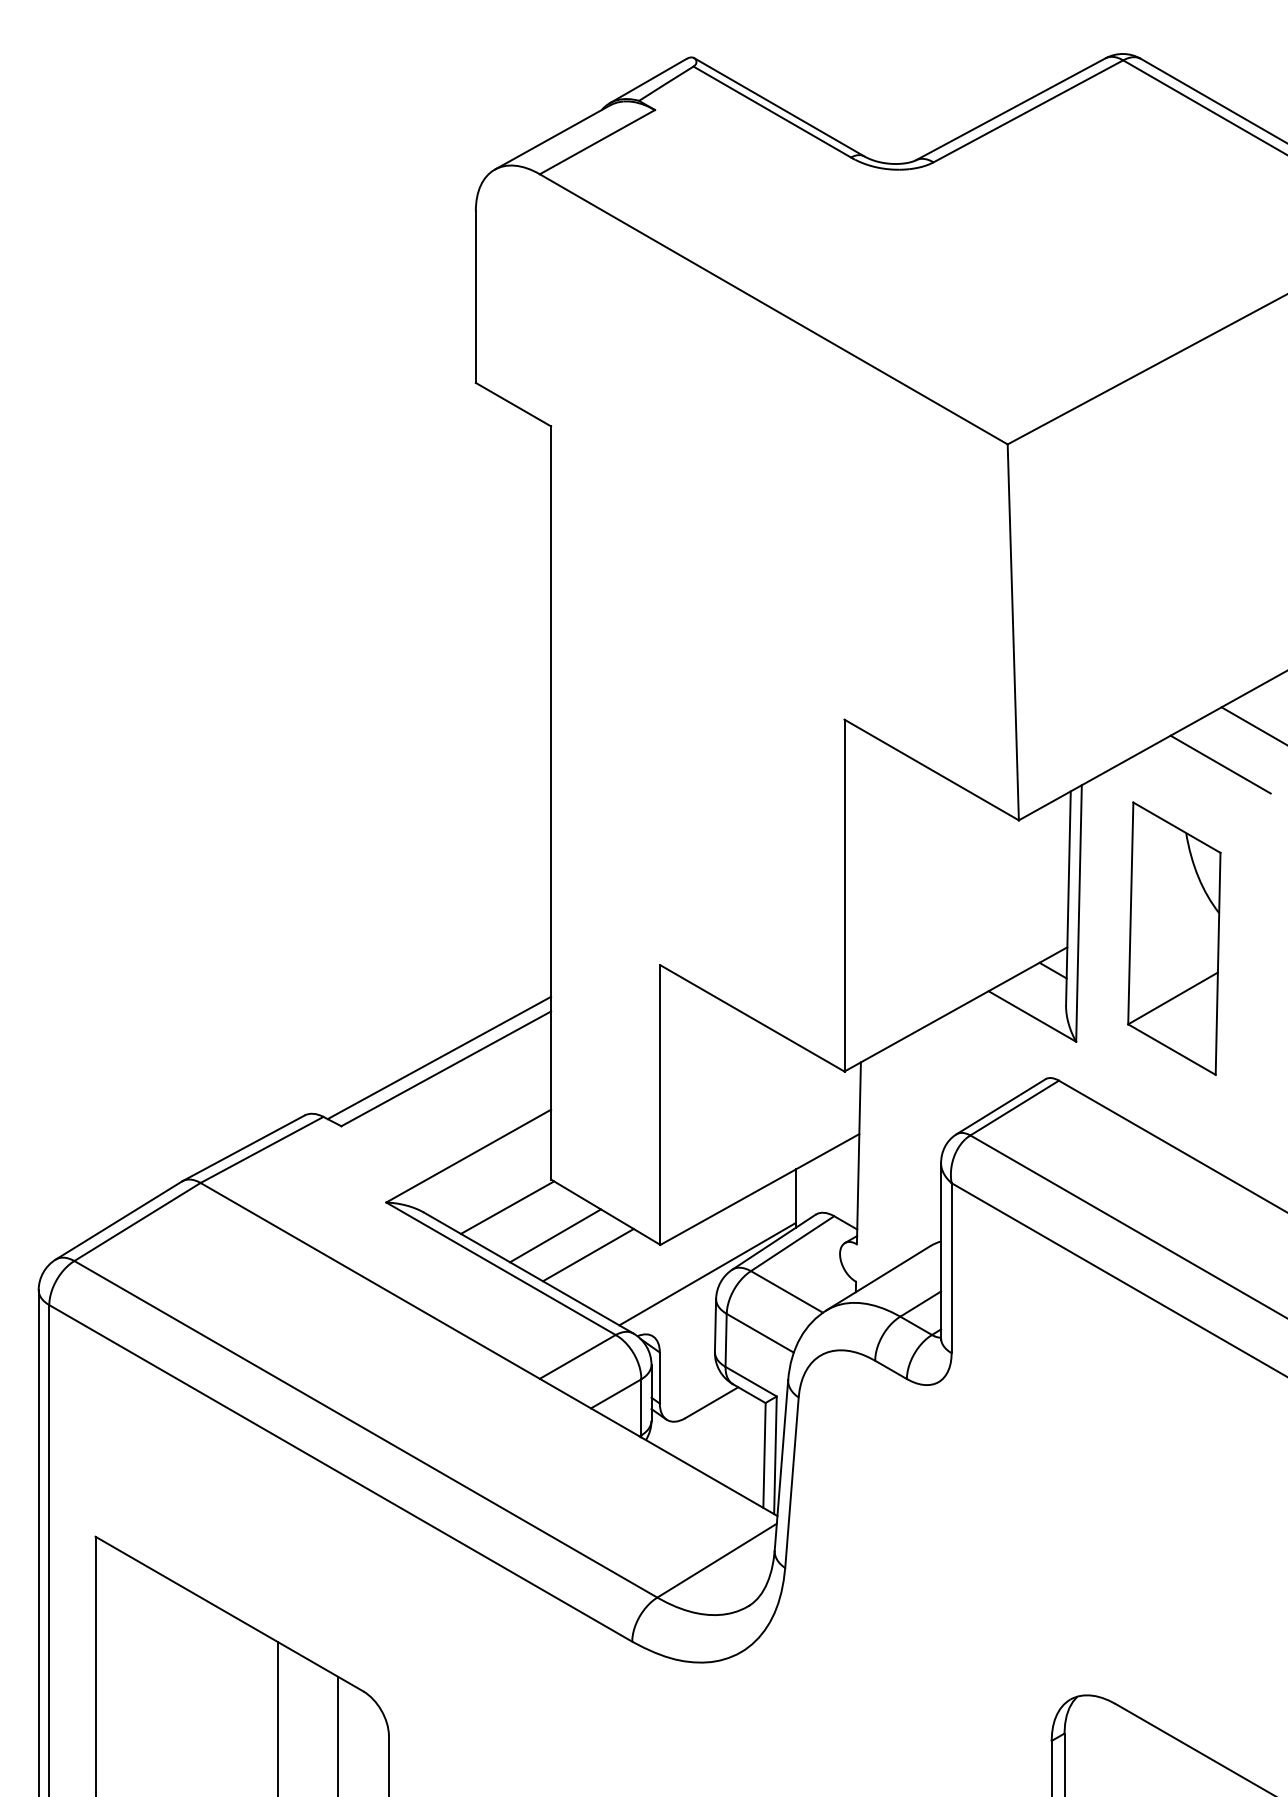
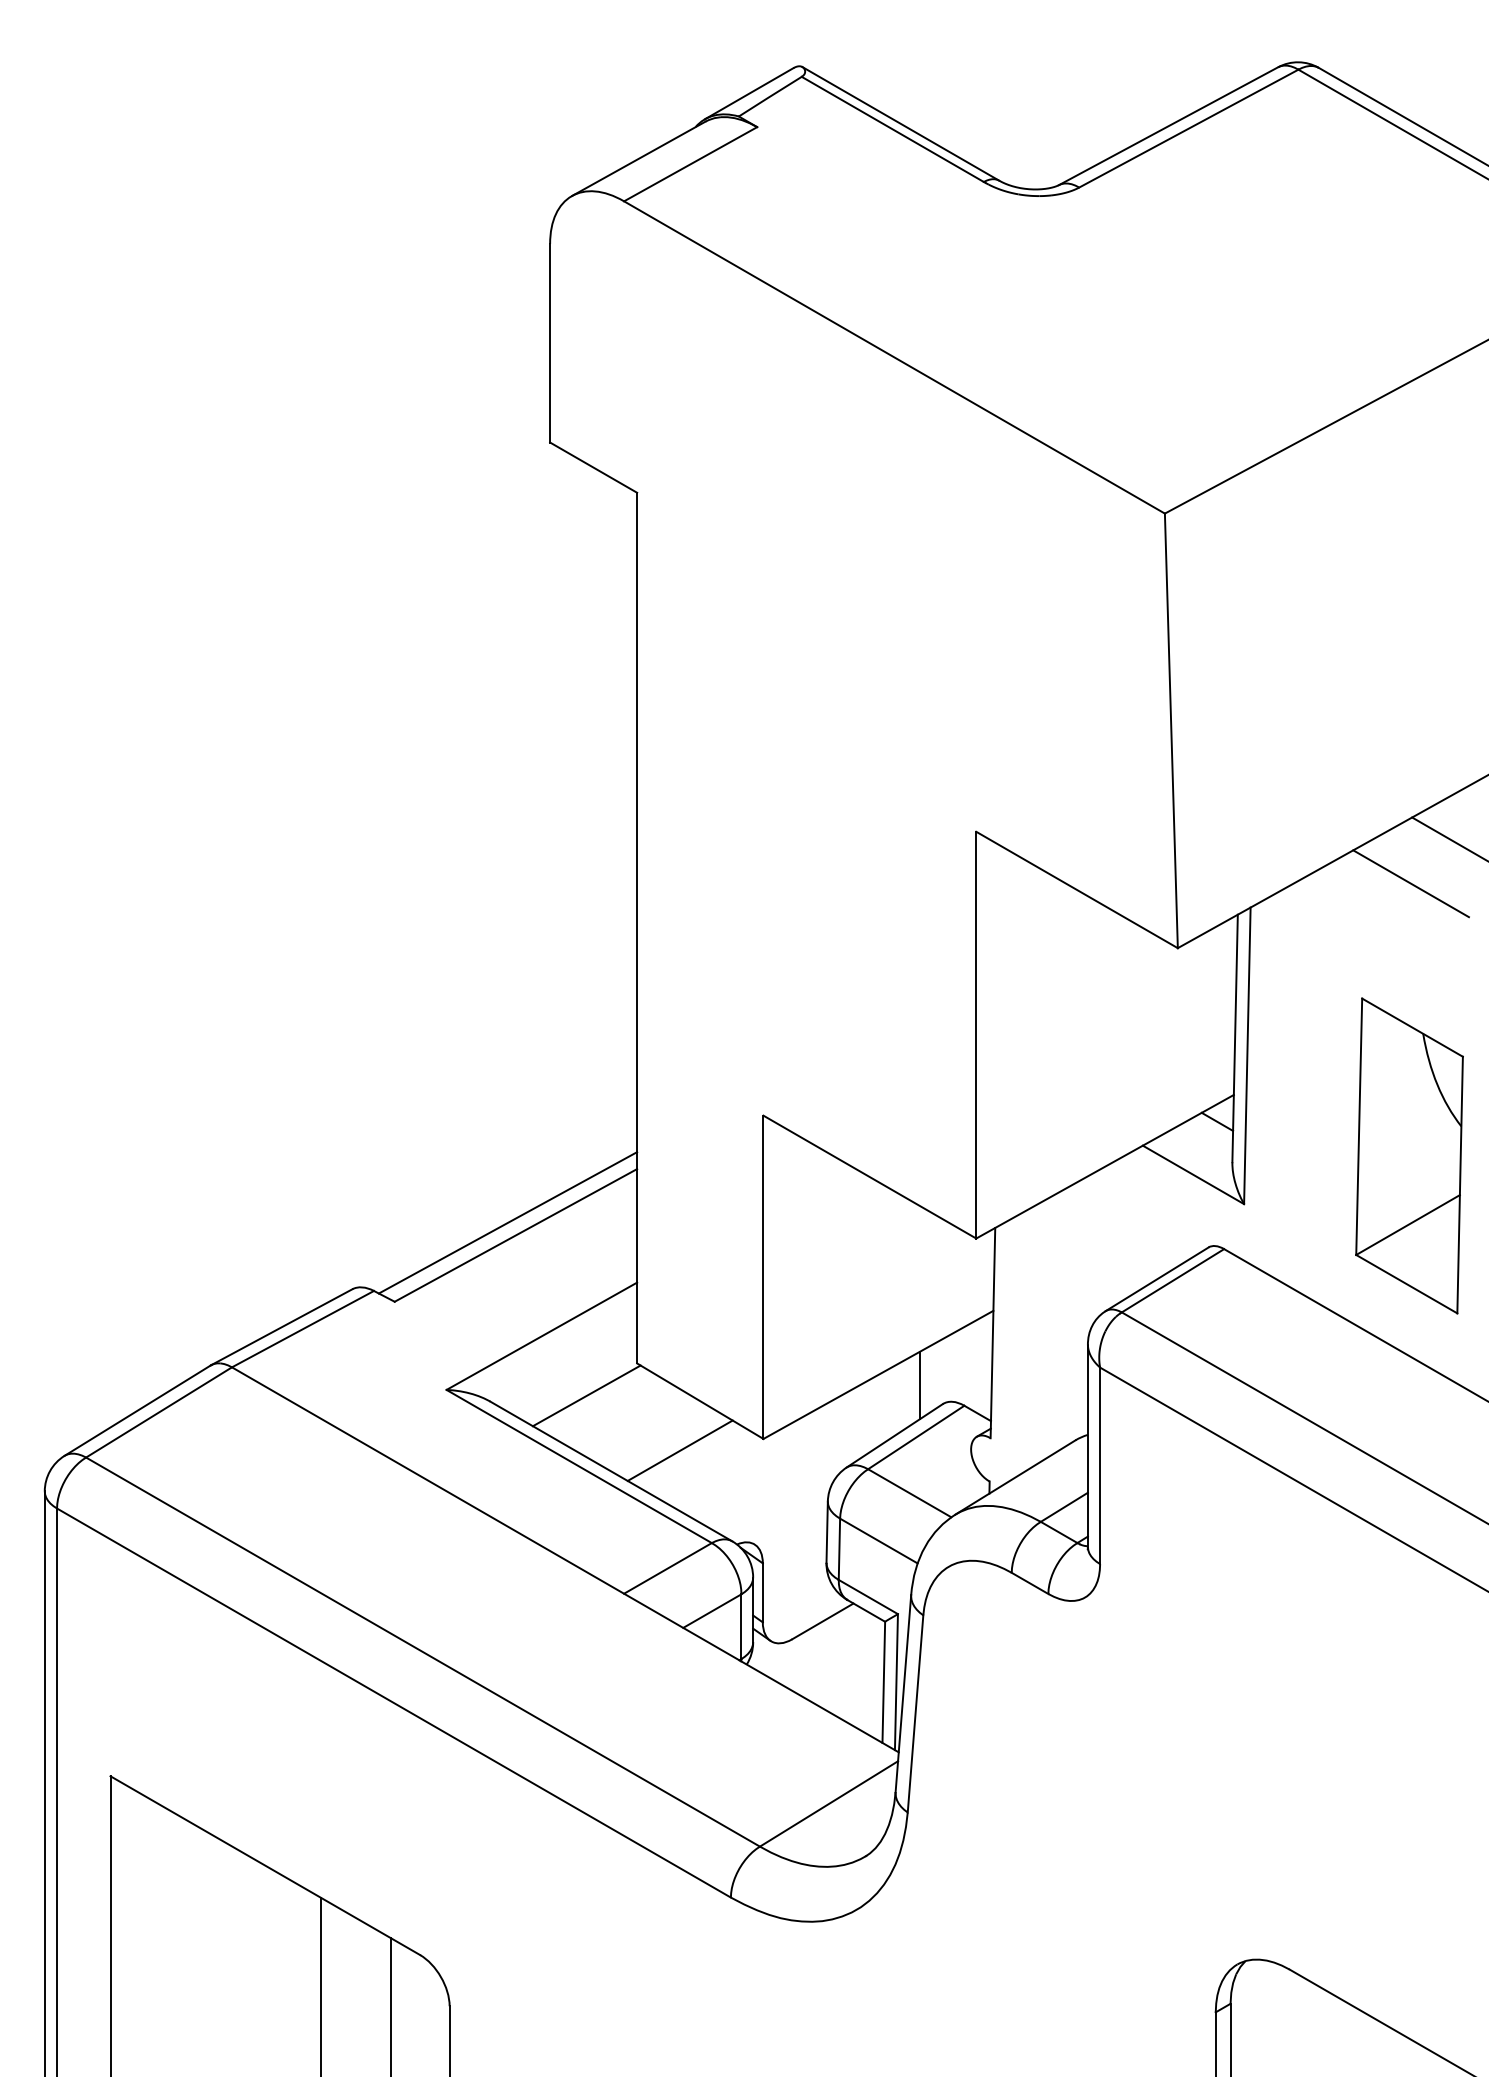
part: (1174, 938) -> (1409, 1155), moved
line: (554, 1235) -> (641, 1428), removed
line: (708, 1273) -> (818, 1472), removed

